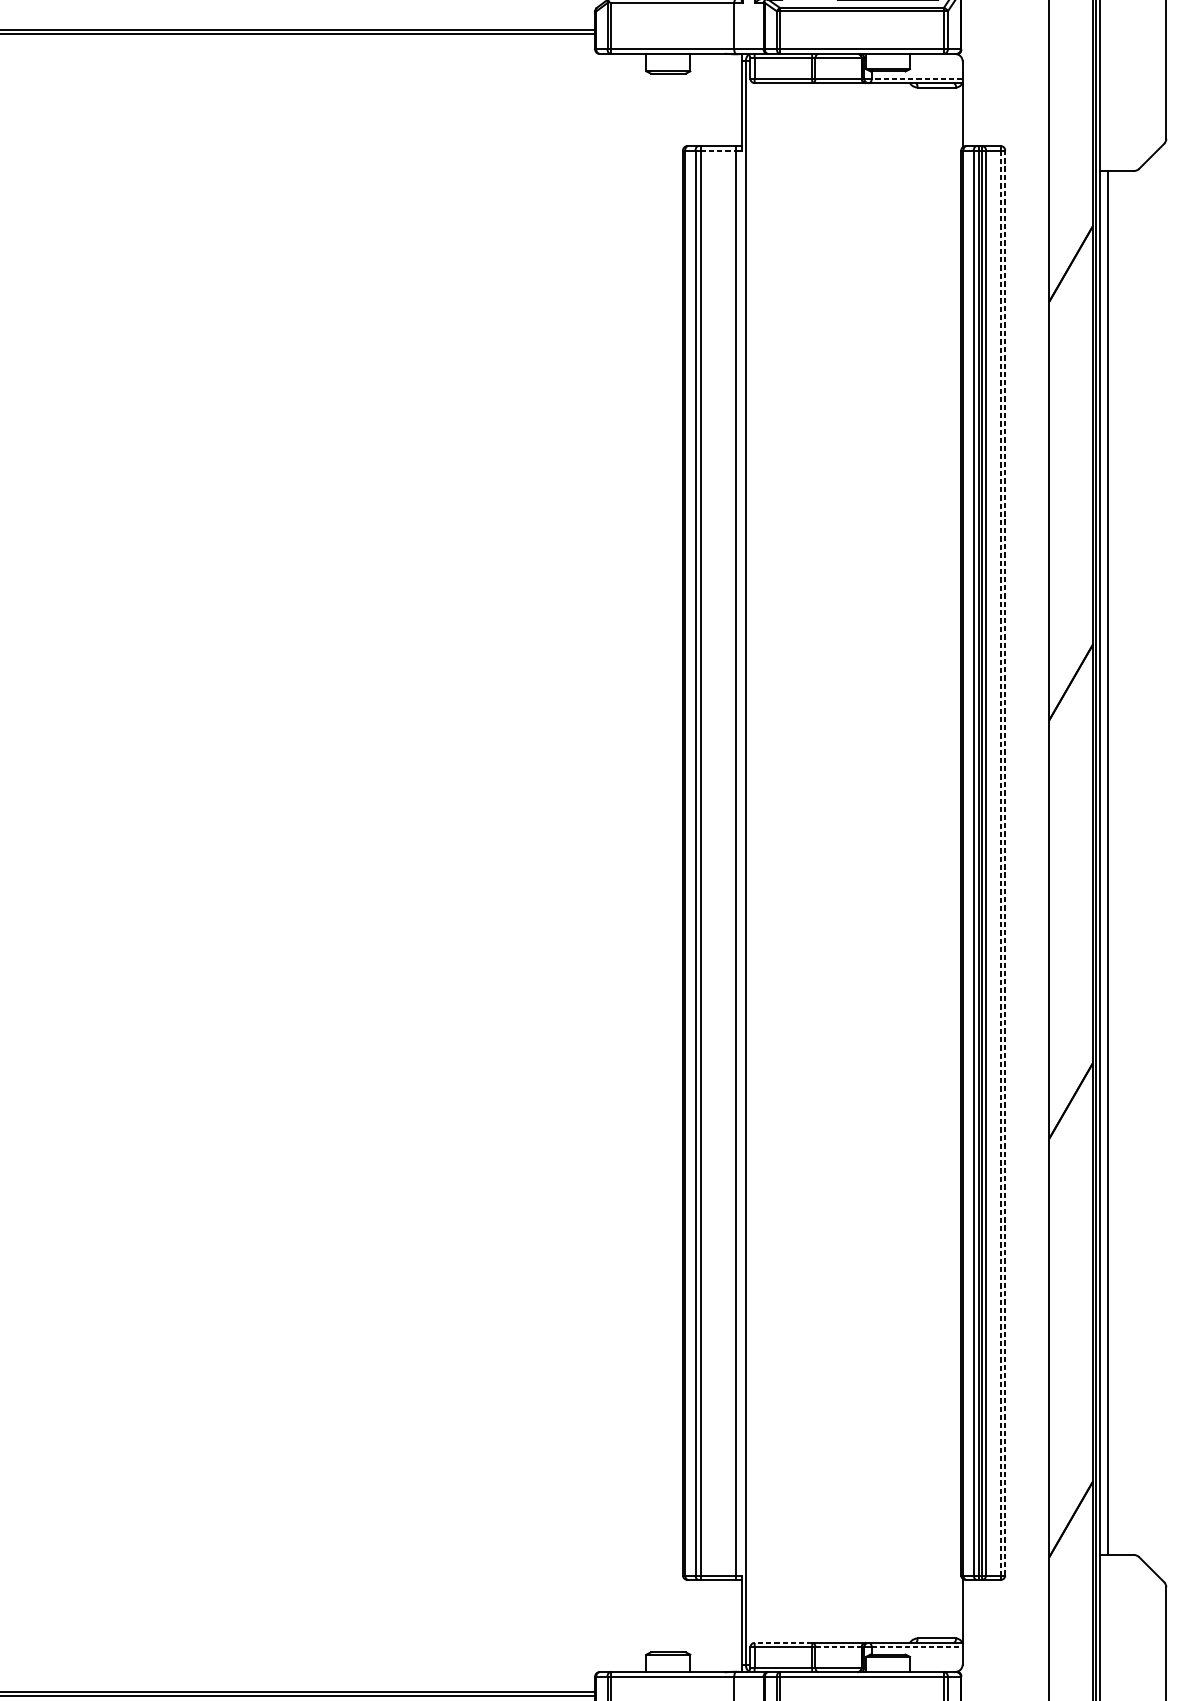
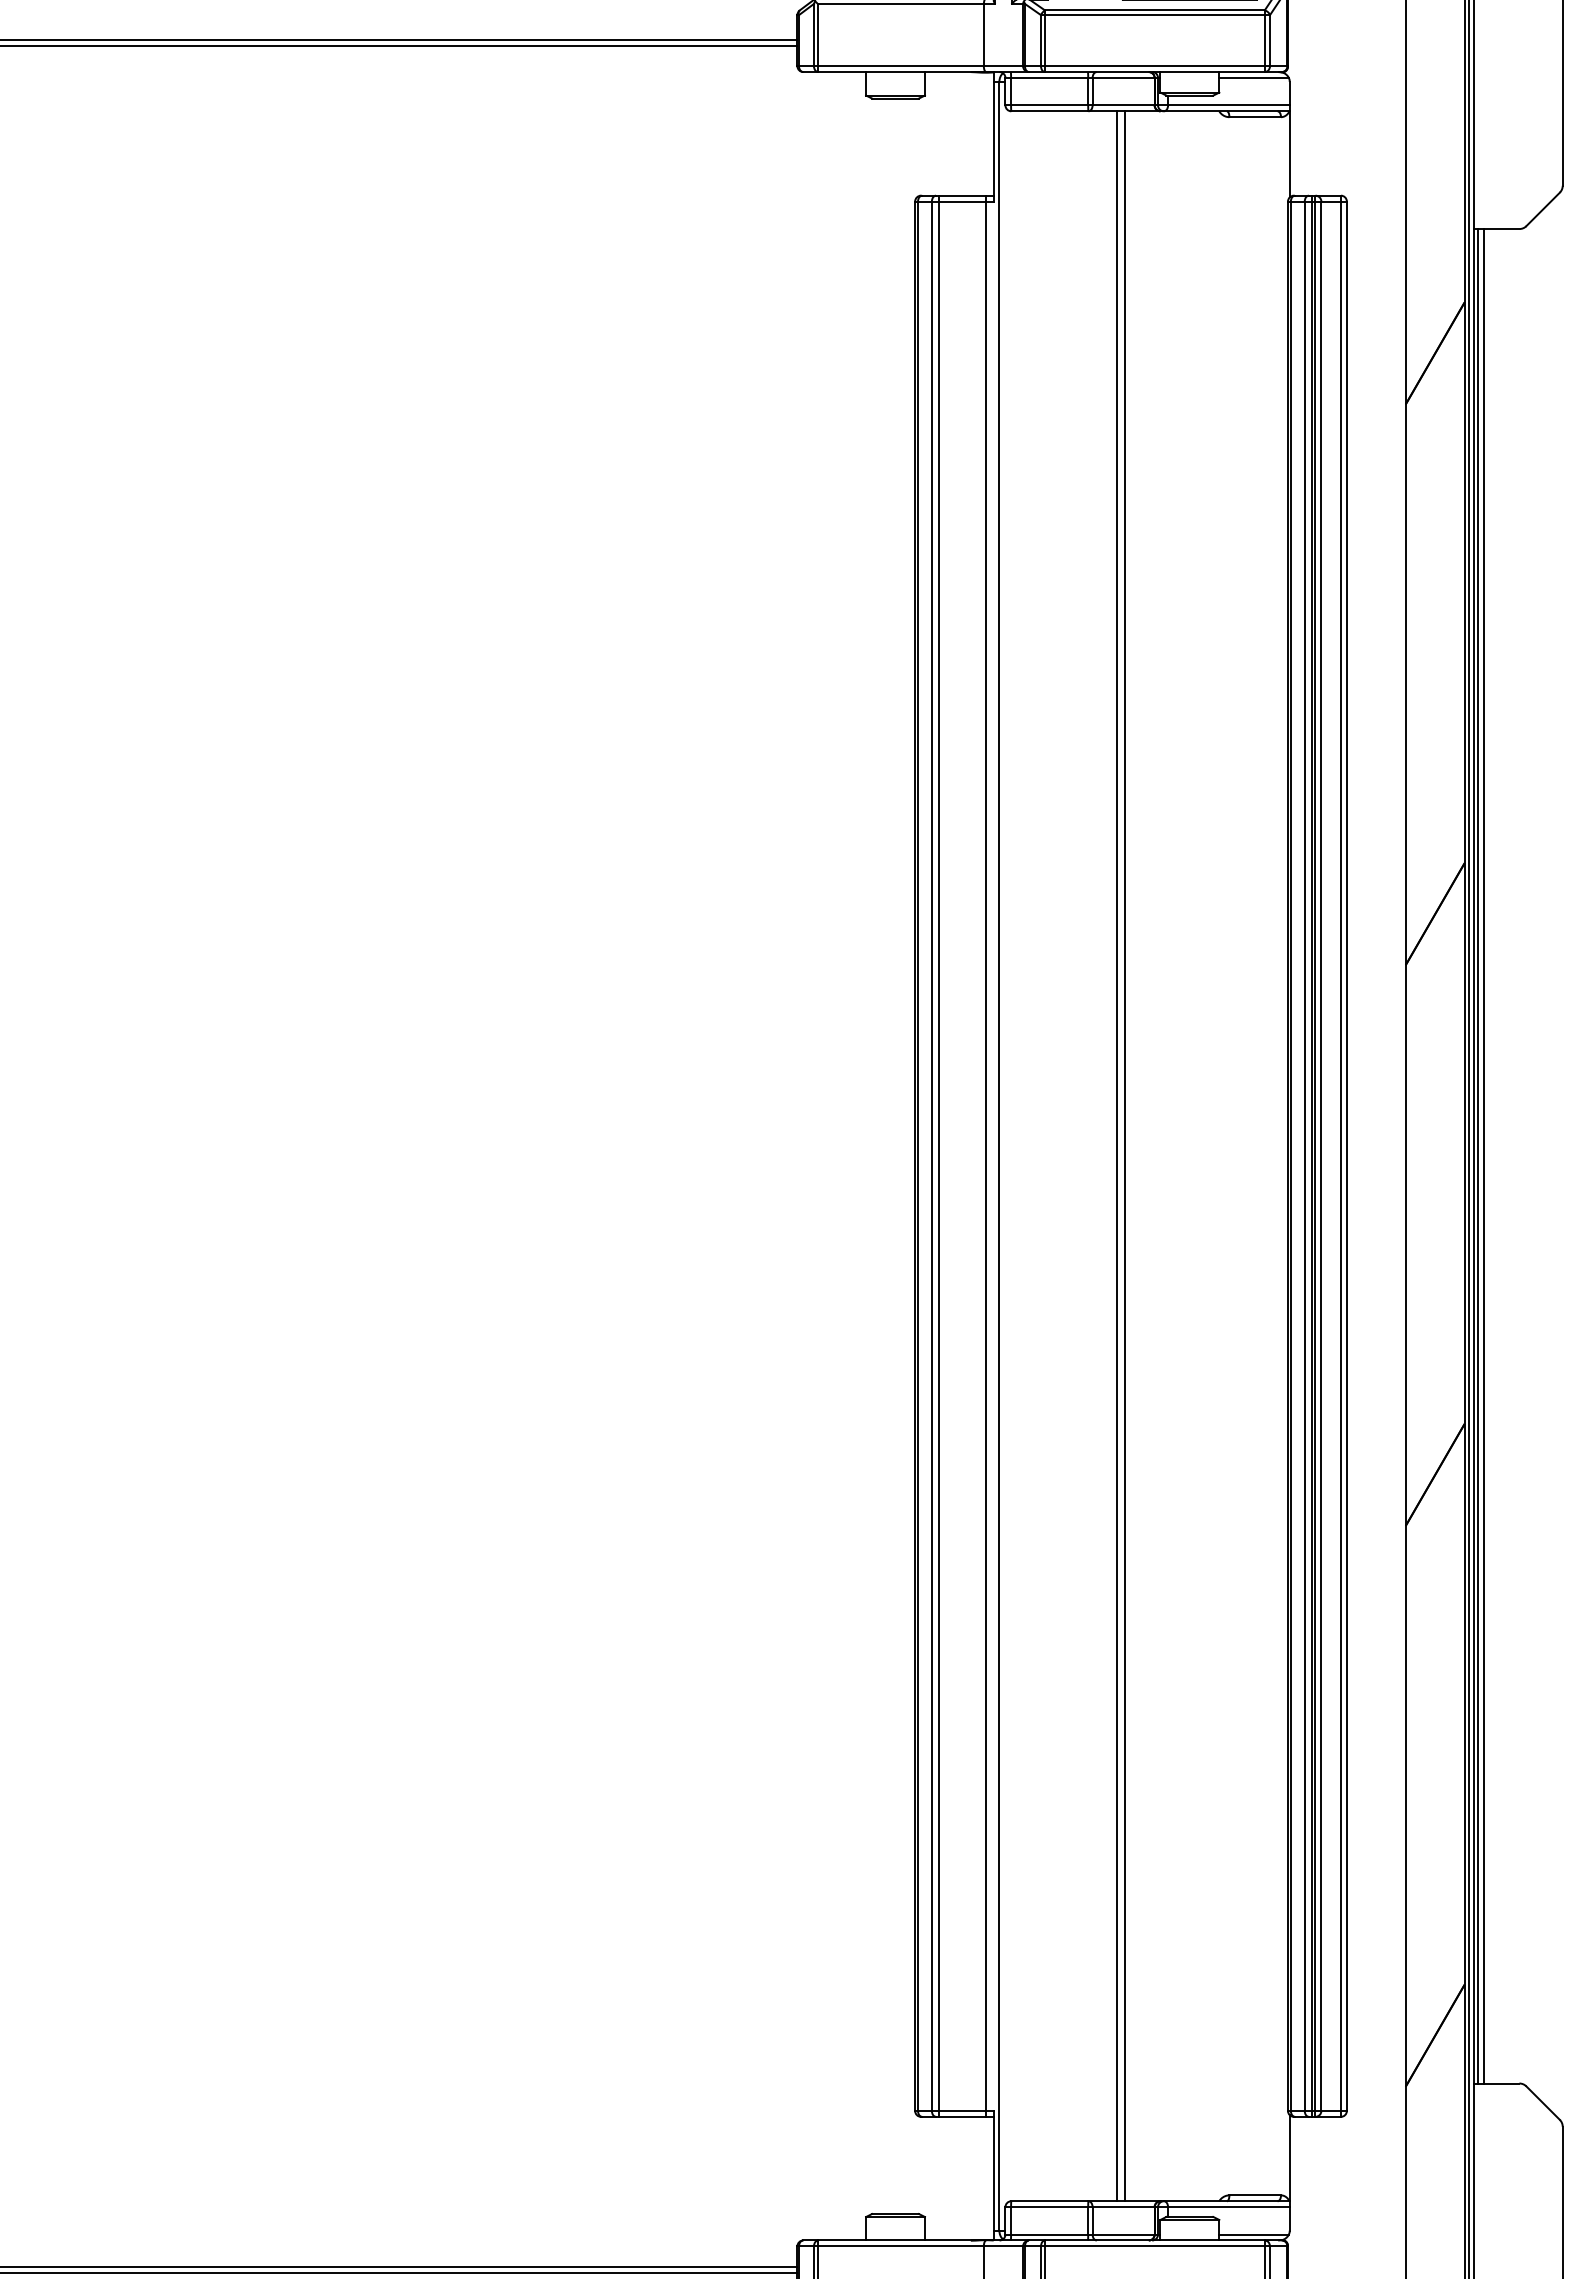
line: (935, 57) -> (1253, 77), added
line: (916, 78) -> (1228, 105), dashed -> solid
line: (718, 150) -> (962, 201), dashed -> solid
line: (833, 863) -> (1116, 1156), added
line: (839, 863) -> (1124, 1156), added
line: (1000, 863) -> (1340, 1156), dashed -> solid
line: (1004, 863) -> (1346, 1156), dashed -> solid
line: (1103, 863) -> (1478, 1156), added
line: (783, 1643) -> (1049, 2201), dashed -> solid
line: (839, 1647) -> (1124, 2207), dashed -> solid
line: (916, 1647) -> (1228, 2207), dashed -> solid
line: (935, 1667) -> (1253, 2234), added

